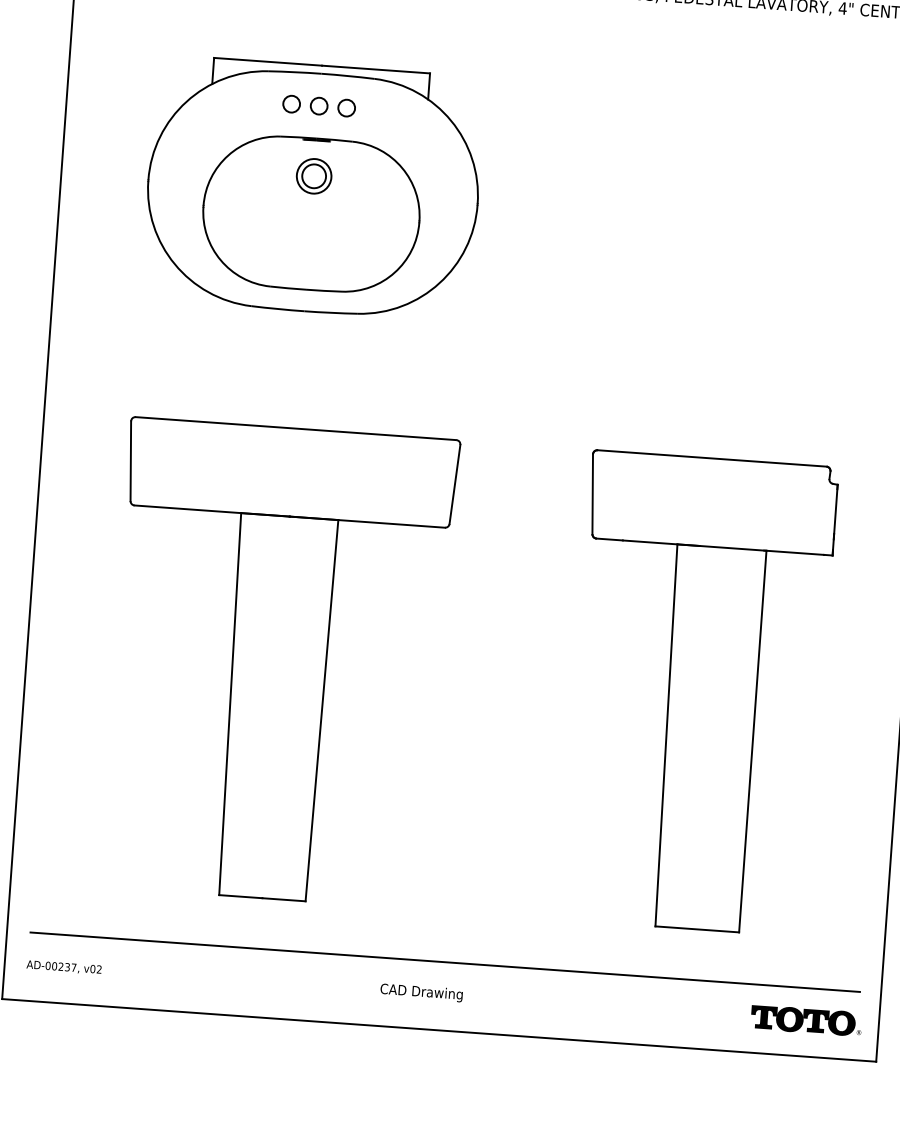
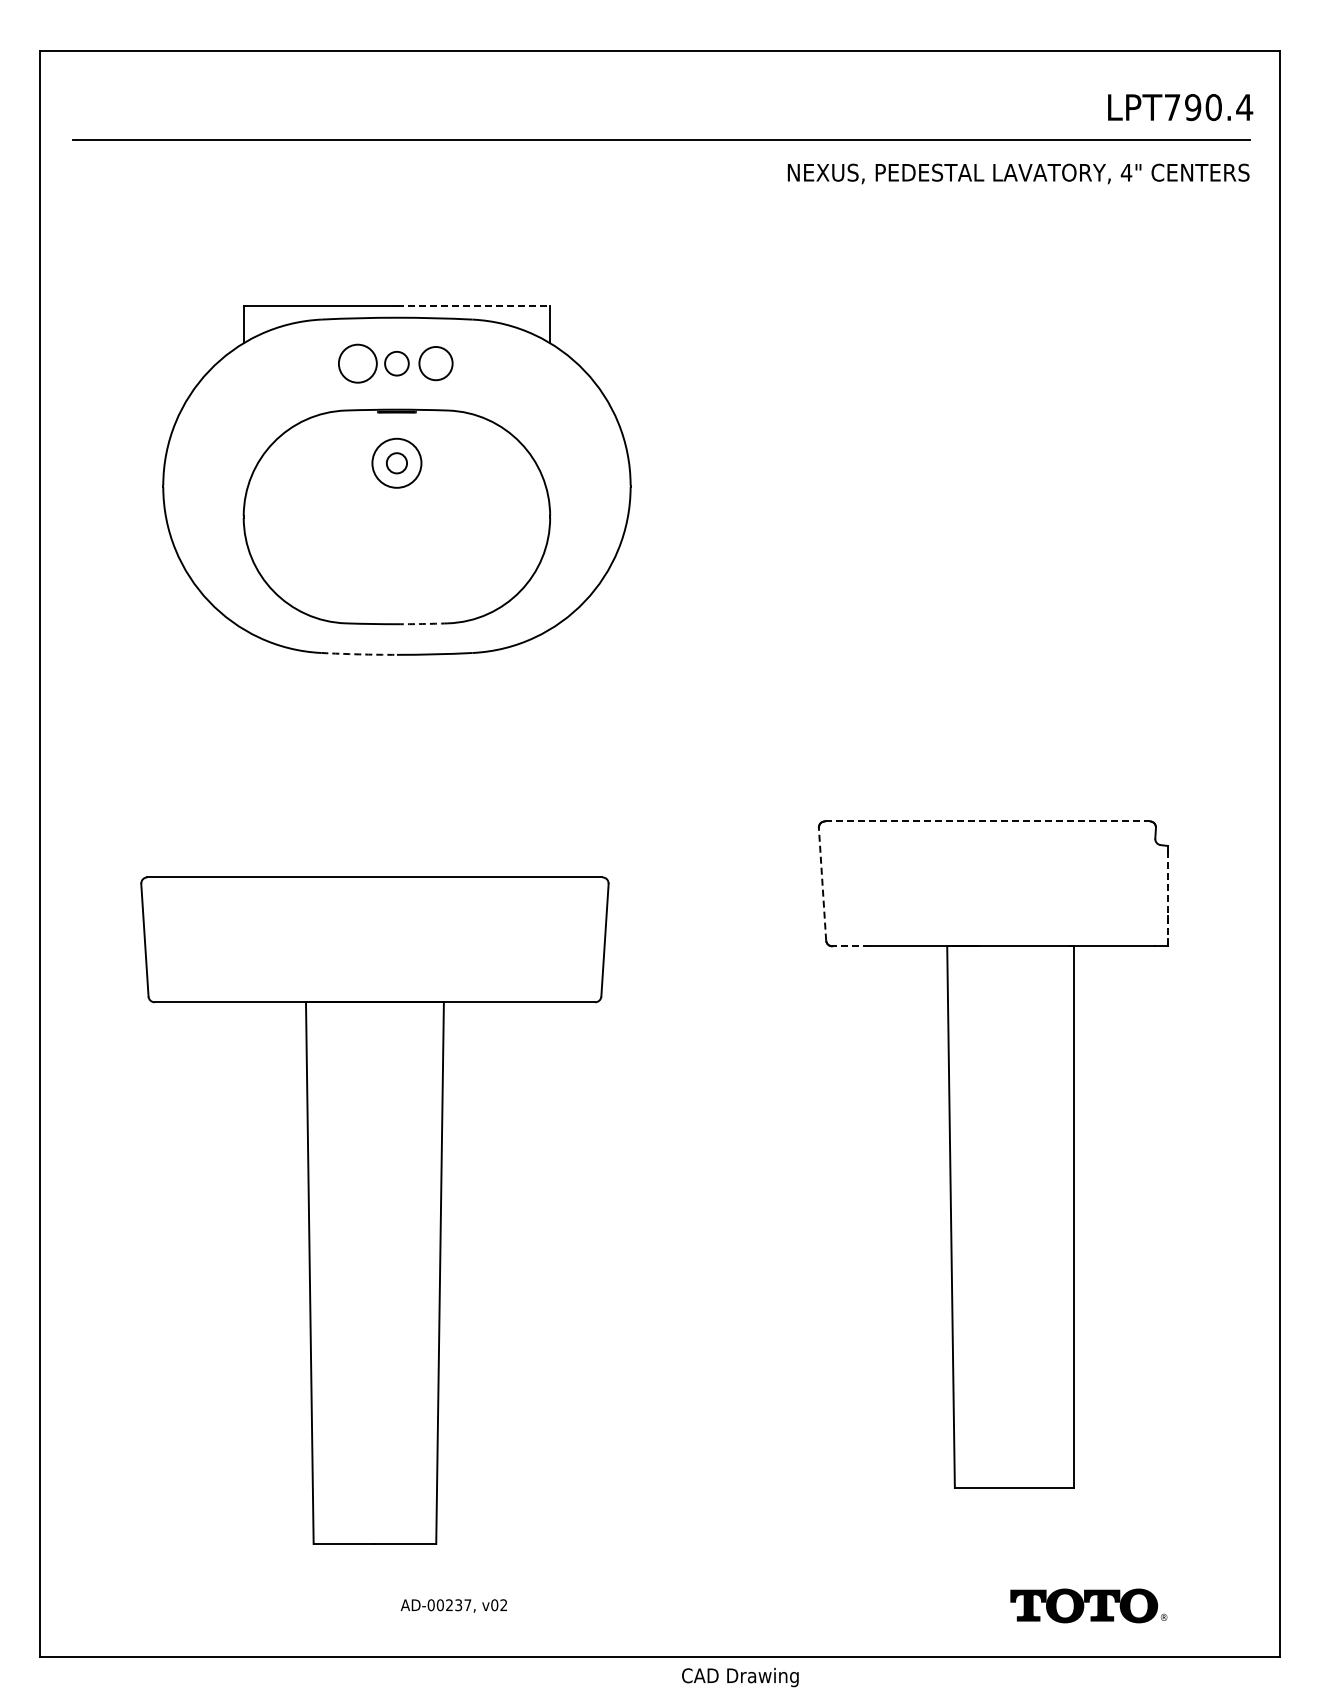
line: (376, 69) -> (473, 306), solid -> dashed
circle: (291, 104) -> (357, 363), size x1.6
circle: (346, 107) -> (435, 363), size x1.4
circle: (313, 176) -> (396, 463), size x0.6
arc: (324, 291) -> (422, 624), solid -> dashed
arc: (278, 309) -> (359, 654), solid -> dashed
line: (712, 458) -> (987, 821), solid -> dashed
line: (592, 493) -> (822, 883), solid -> dashed
line: (835, 519) -> (1167, 895), solid -> dashed
line: (609, 539) -> (851, 946), solid -> dashed
part: (278, 663) -> (374, 1210), moved
line: (445, 961) -> (661, 1559), removed
text: (63, 967) -> (453, 1605), moved
text: (421, 992) -> (740, 1677), moved
part: (806, 1020) -> (1088, 1605), moved

